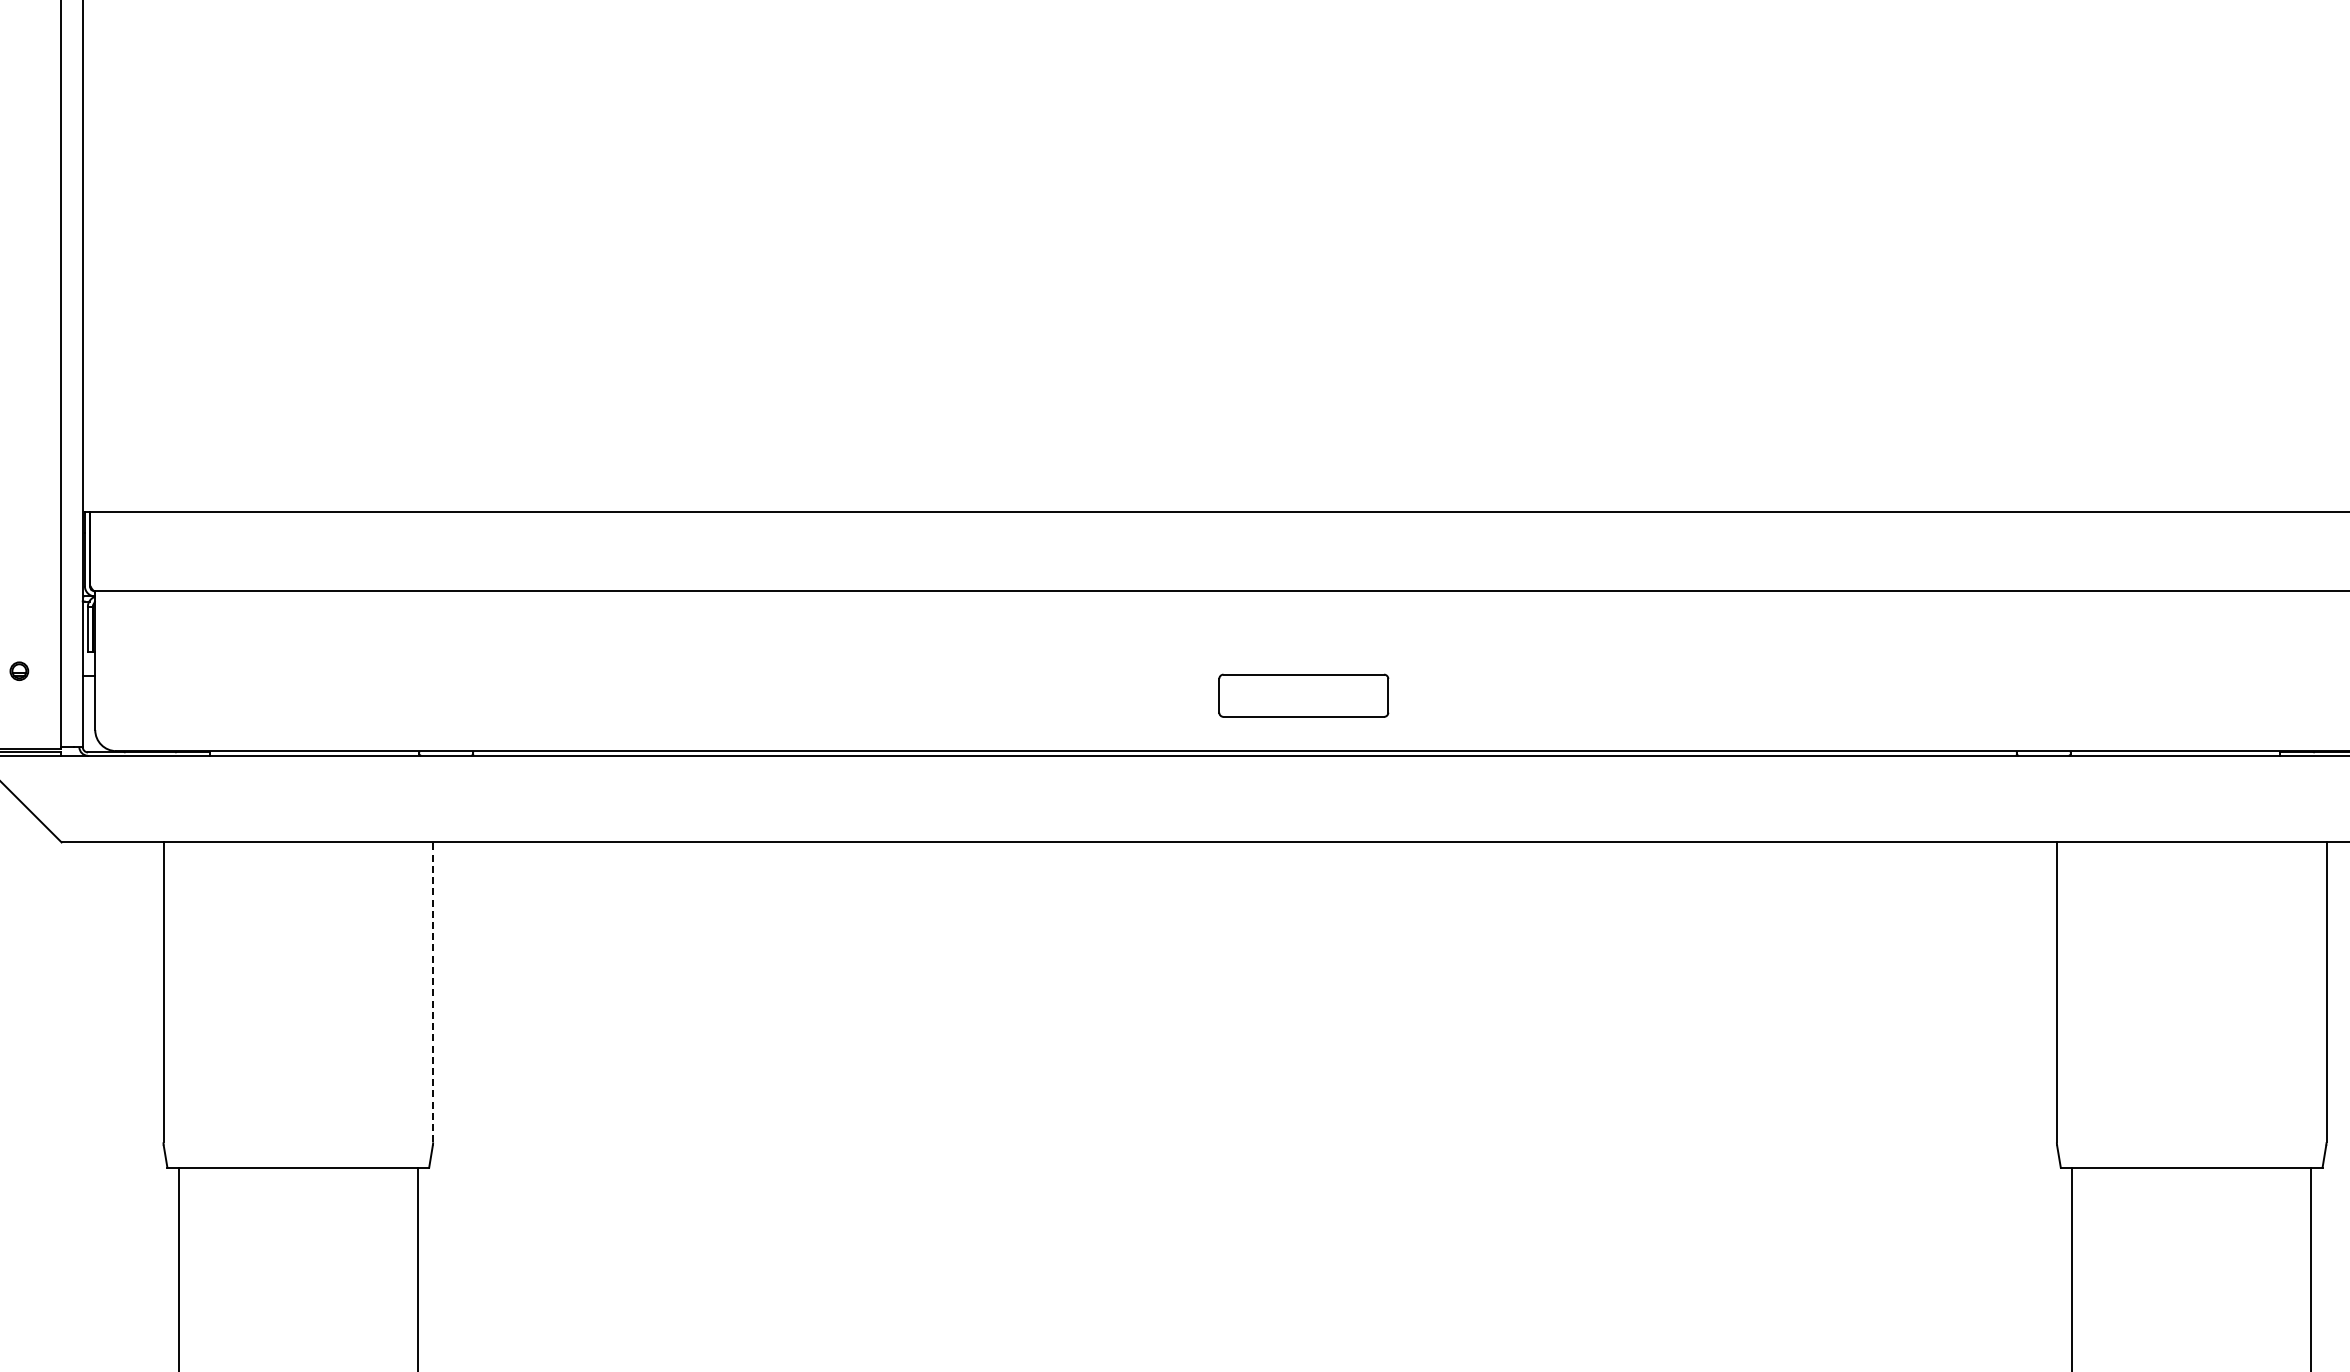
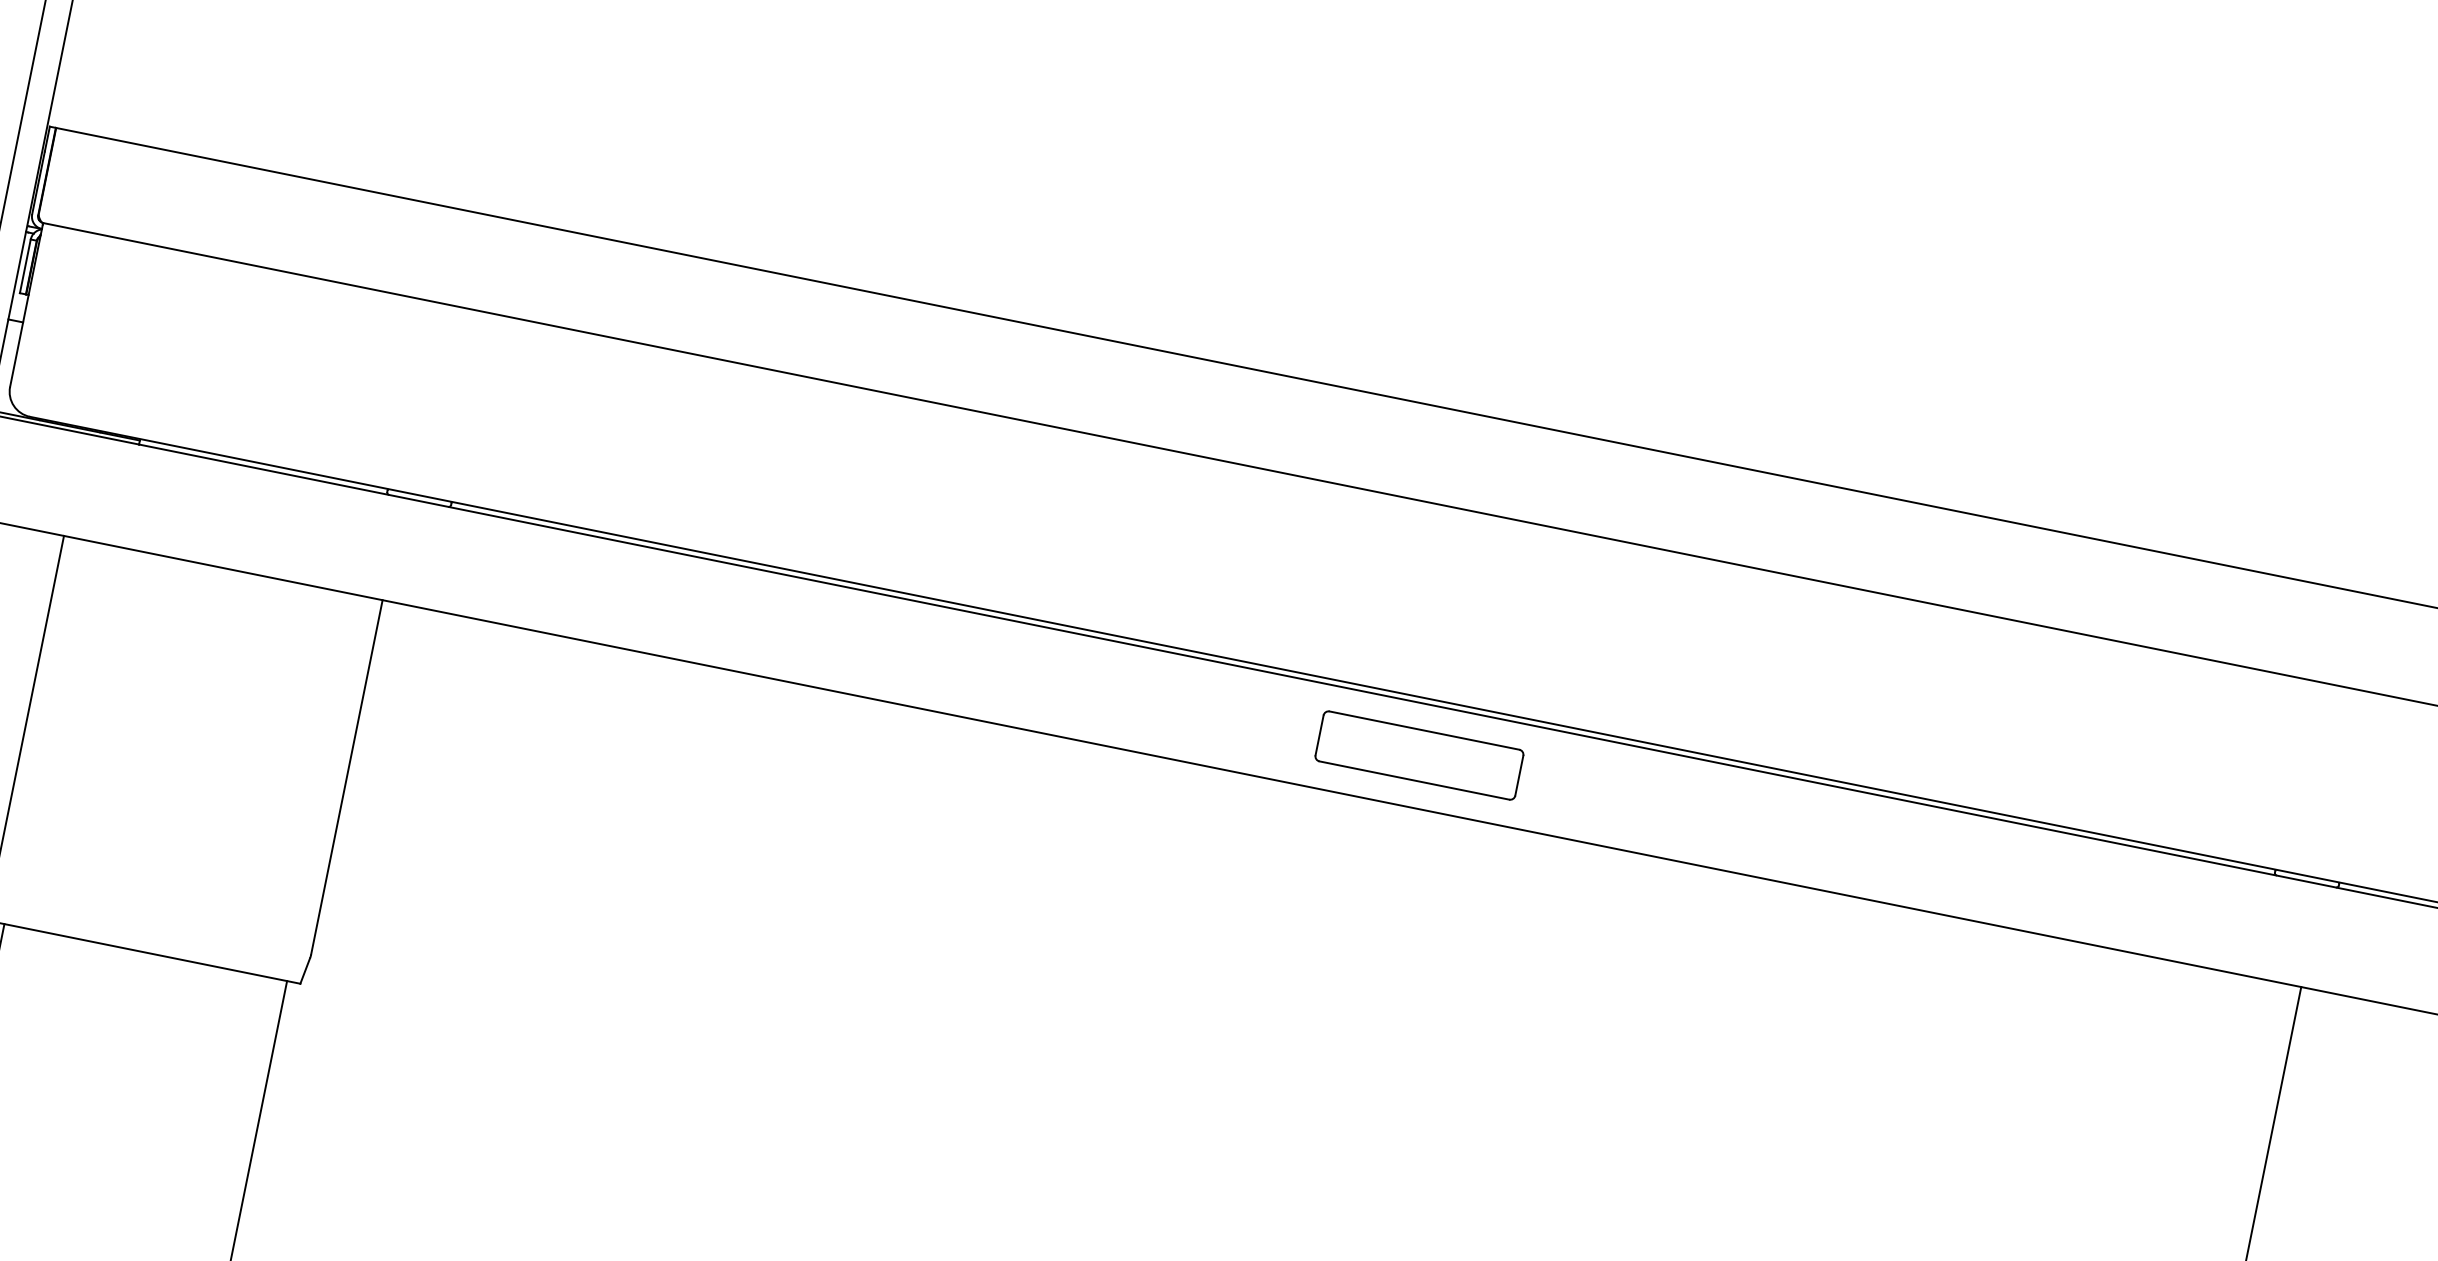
part: (1303, 695) -> (1419, 755), moved
line: (433, 992) -> (347, 777), dashed -> solid

